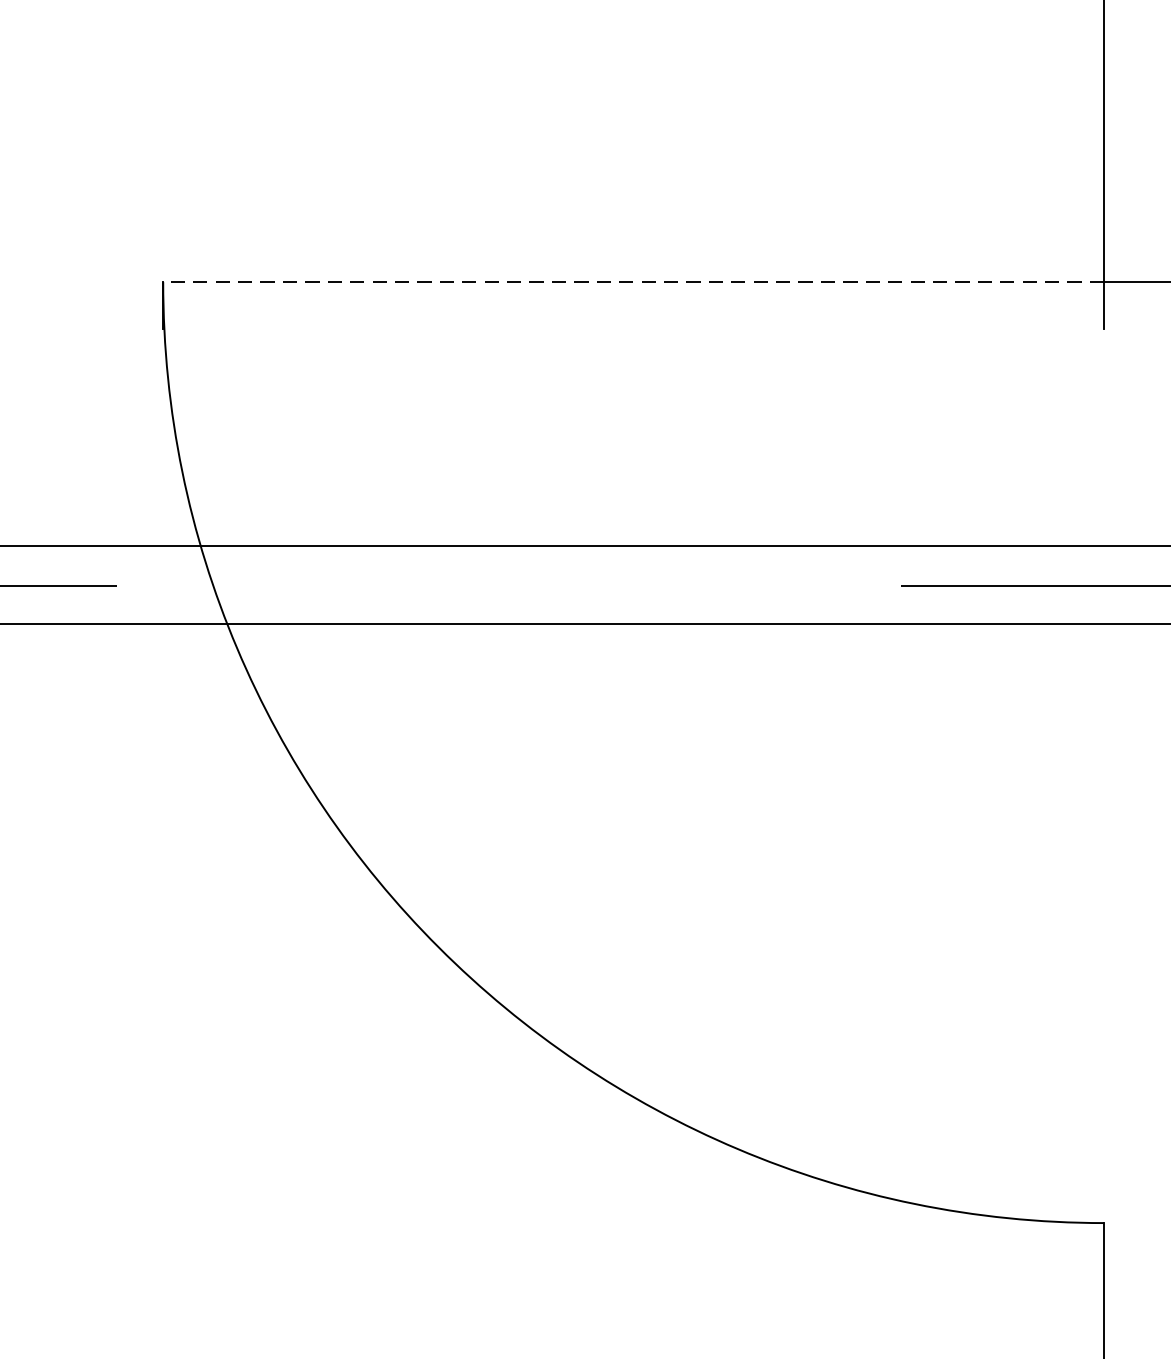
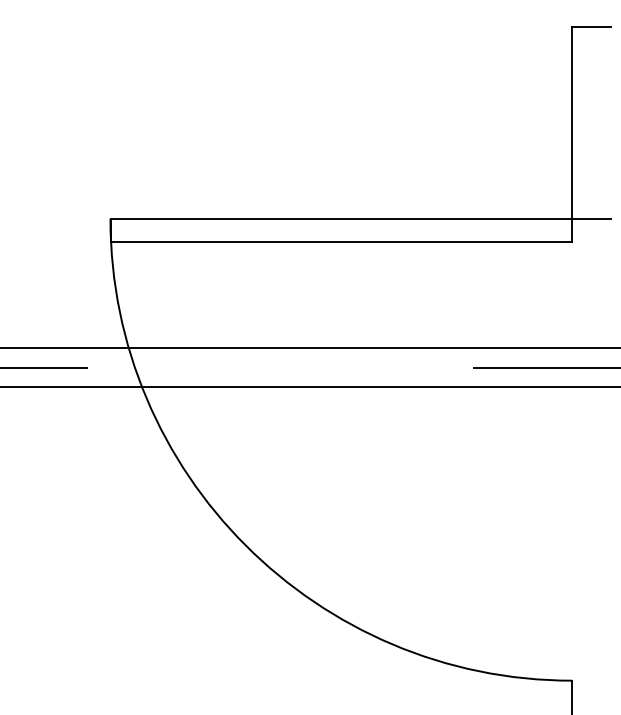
line: (634, 281) -> (341, 218), dashed -> solid
line: (634, 330) -> (341, 242), added

